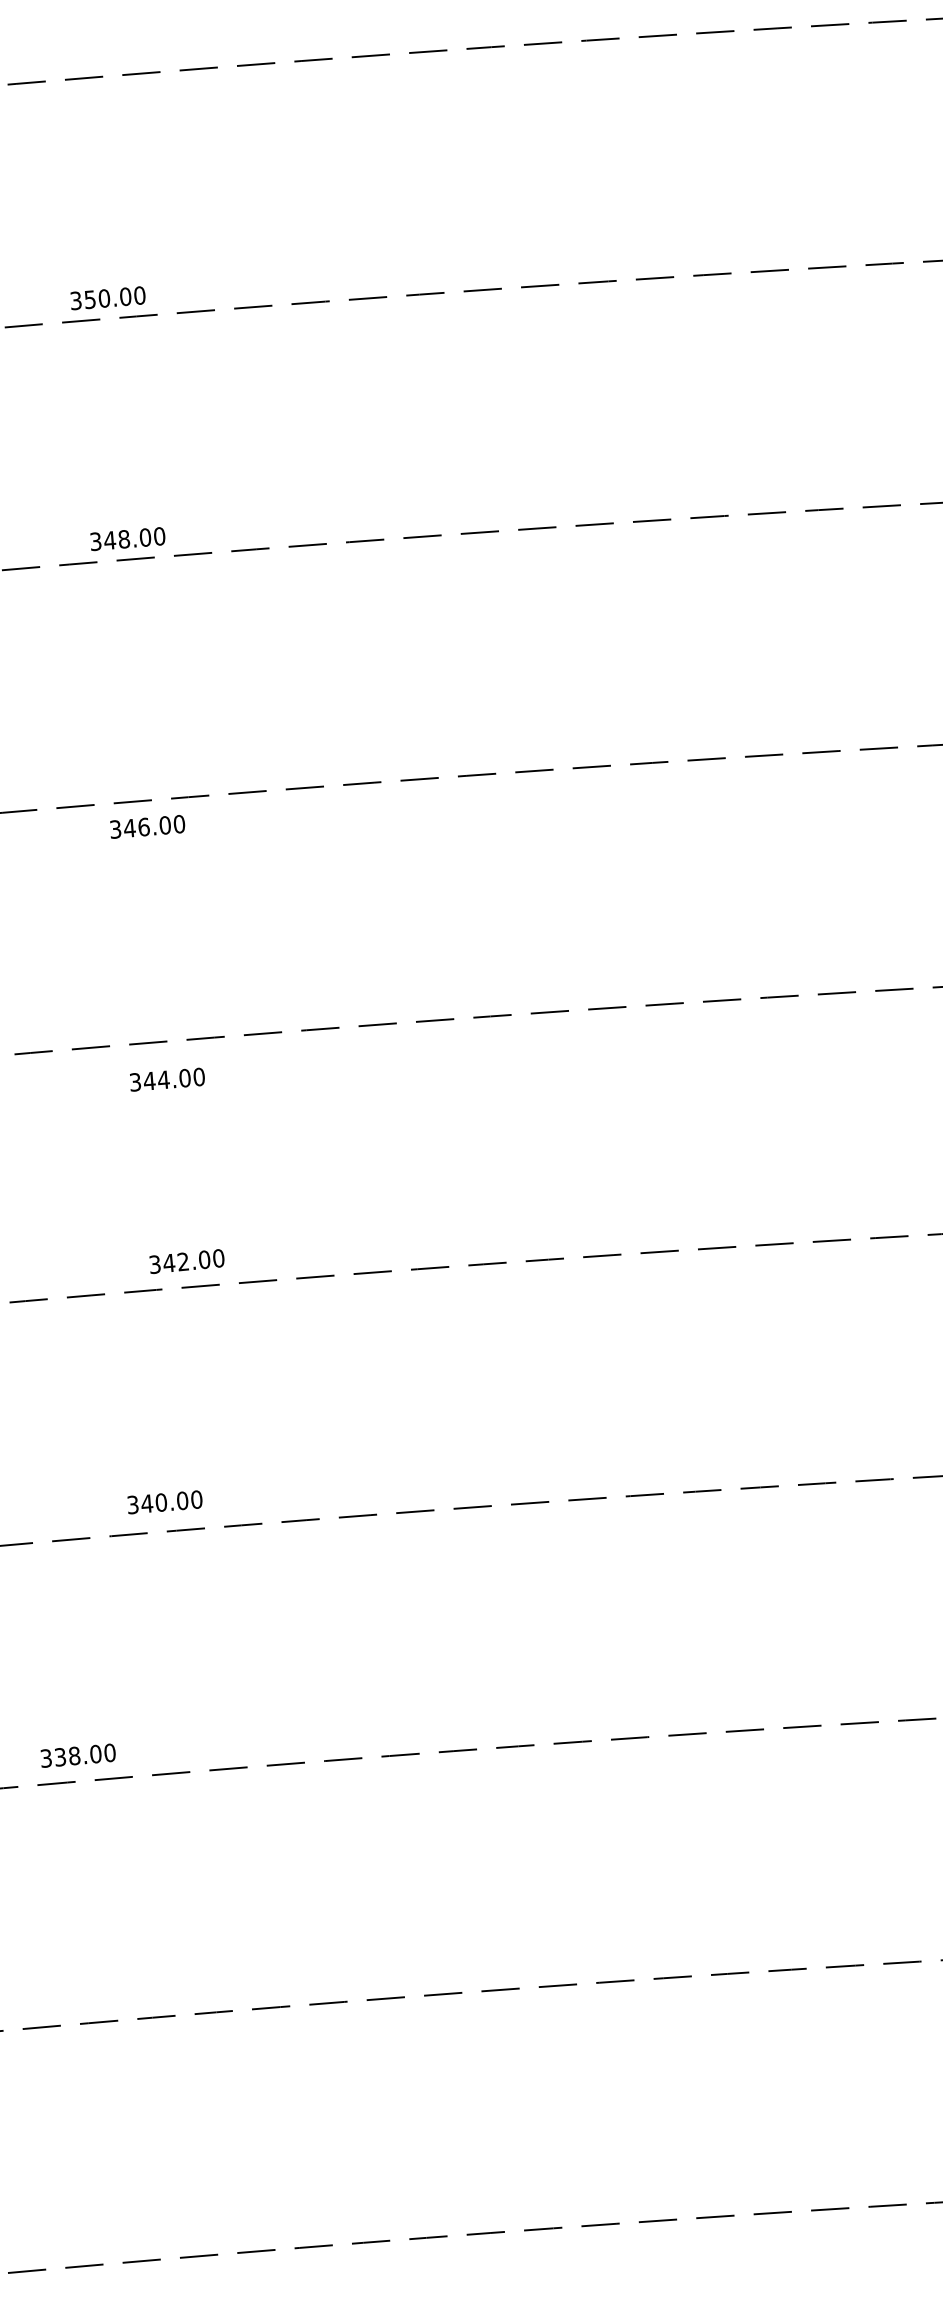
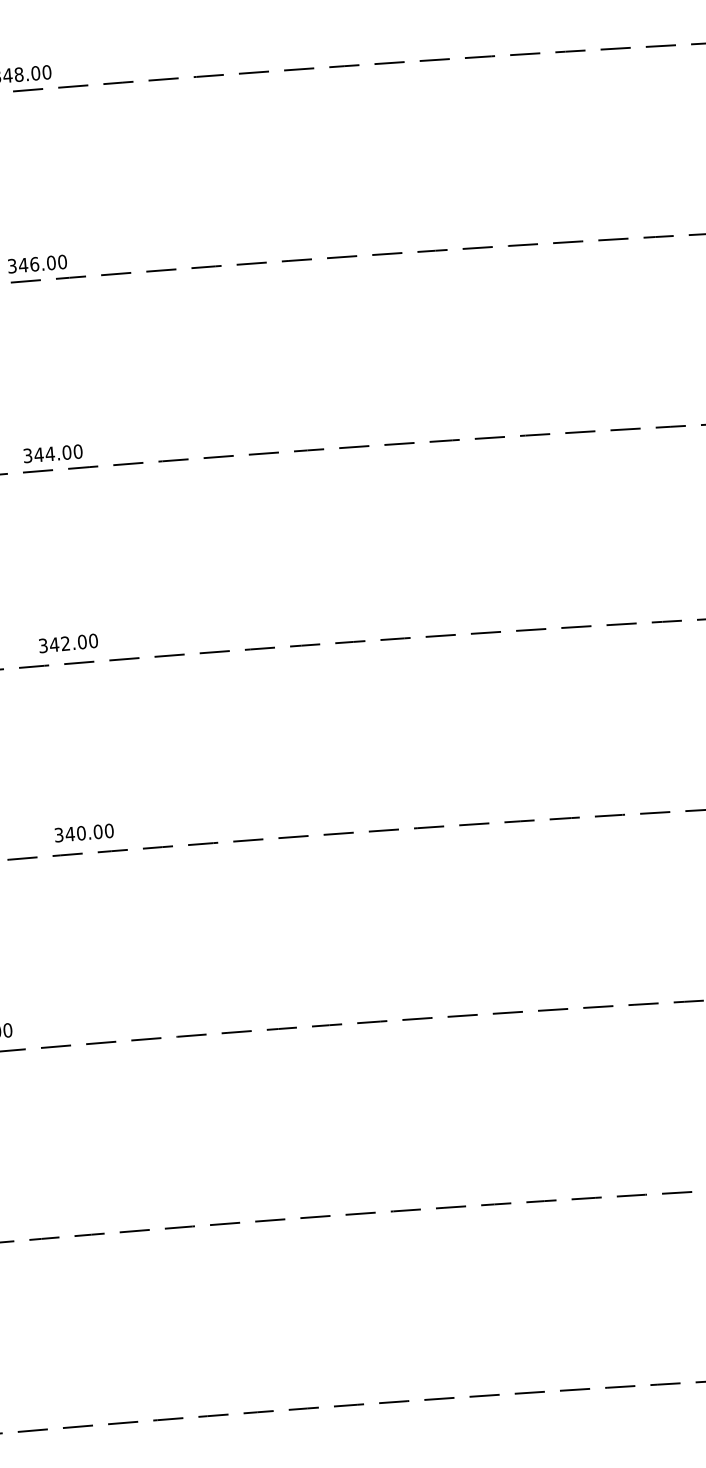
text: (147, 826) -> (37, 263), moved
text: (167, 1079) -> (53, 453), moved
text: (164, 1502) -> (83, 833), moved

